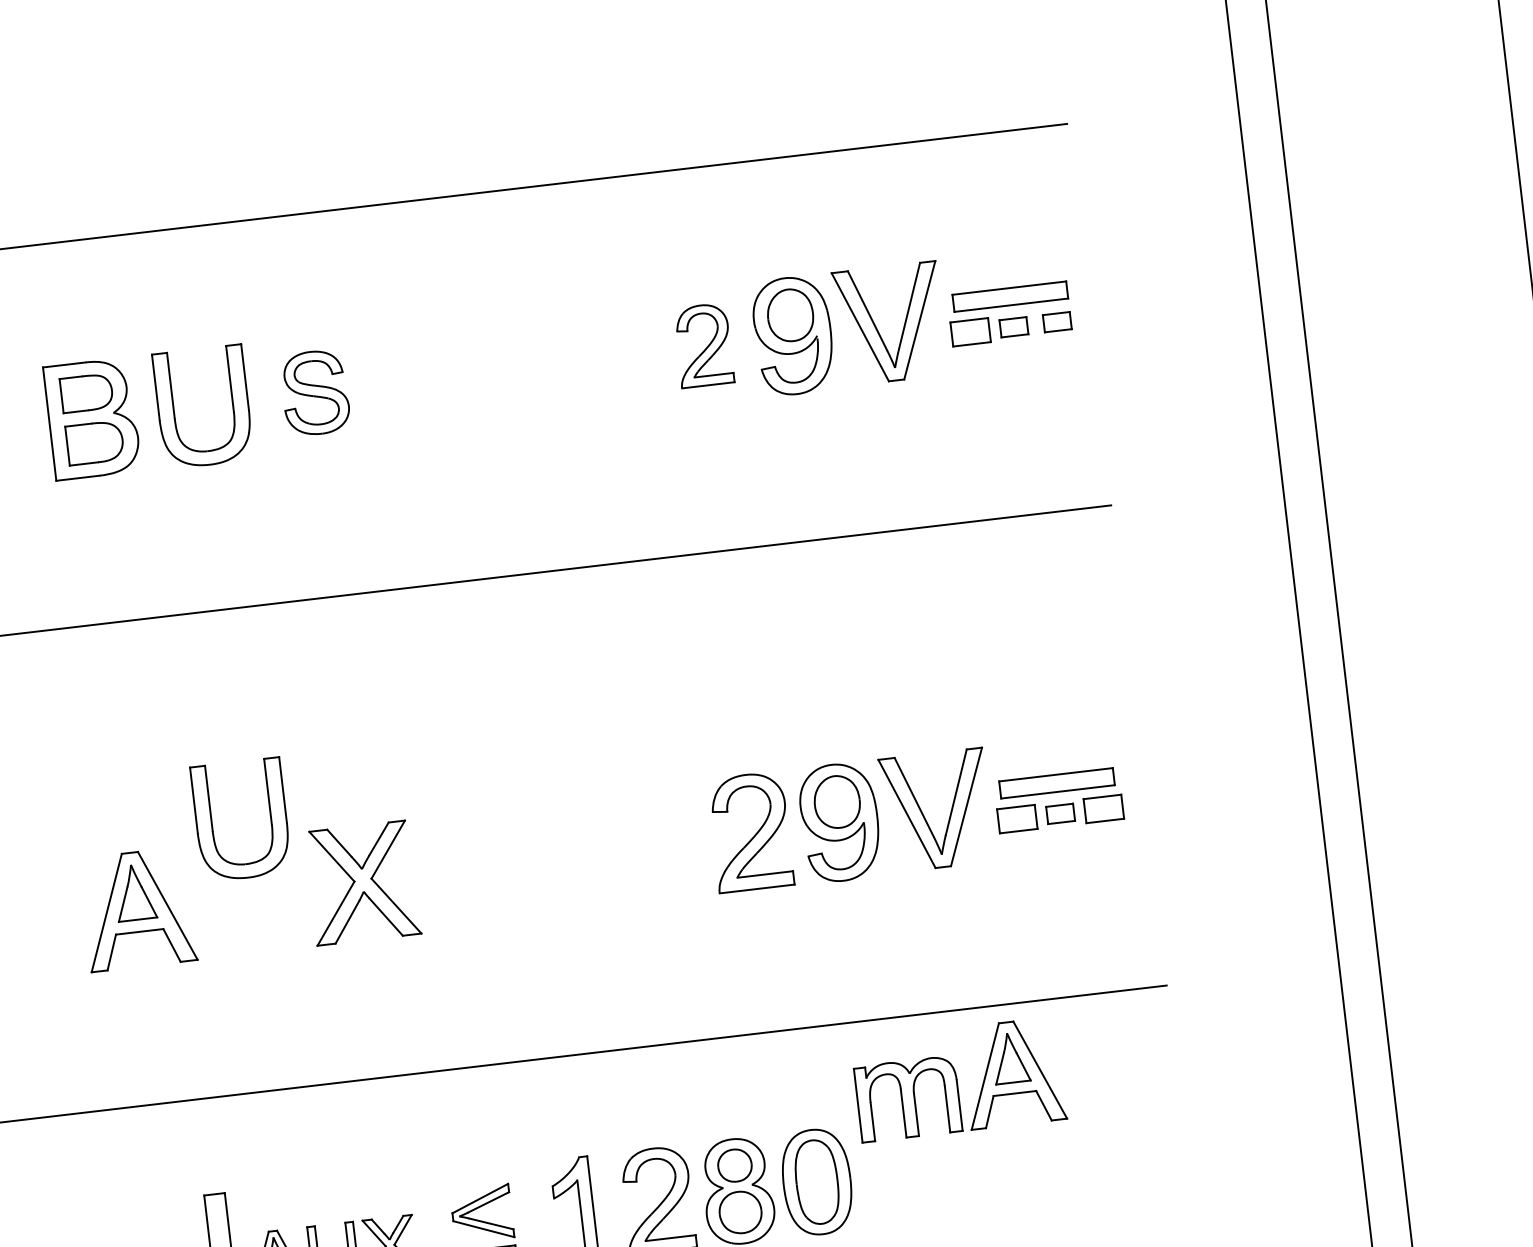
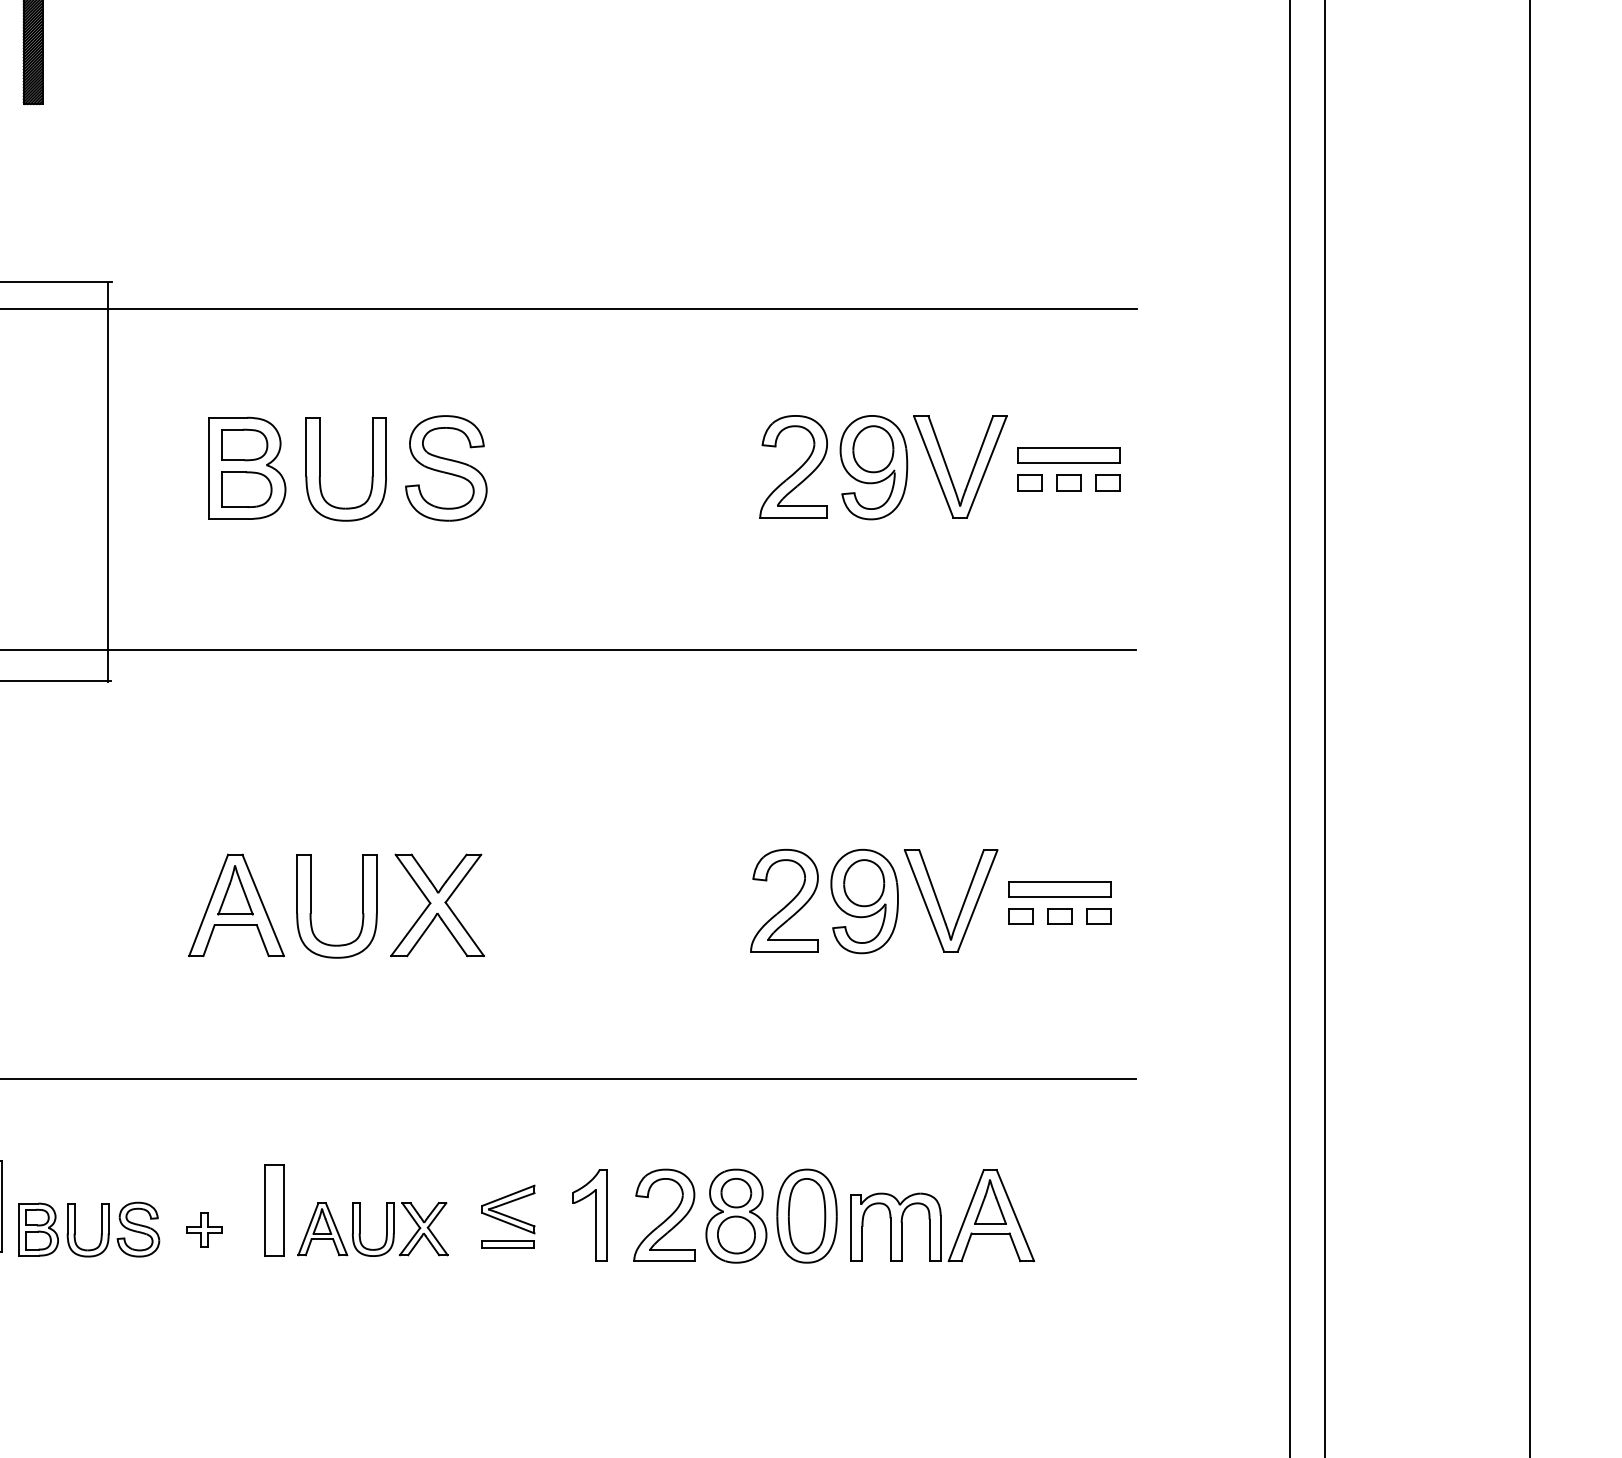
part: (969, 332) -> (1029, 482), size x0.71
part: (703, 345) -> (793, 466), size x1.43
part: (315, 392) -> (446, 468), size x1.43
part: (1103, 808) -> (1098, 916), size x0.71
part: (1016, 818) -> (1020, 916), size x0.71
part: (212, 823) -> (311, 906), moved
part: (958, 1079) -> (942, 1215), moved

